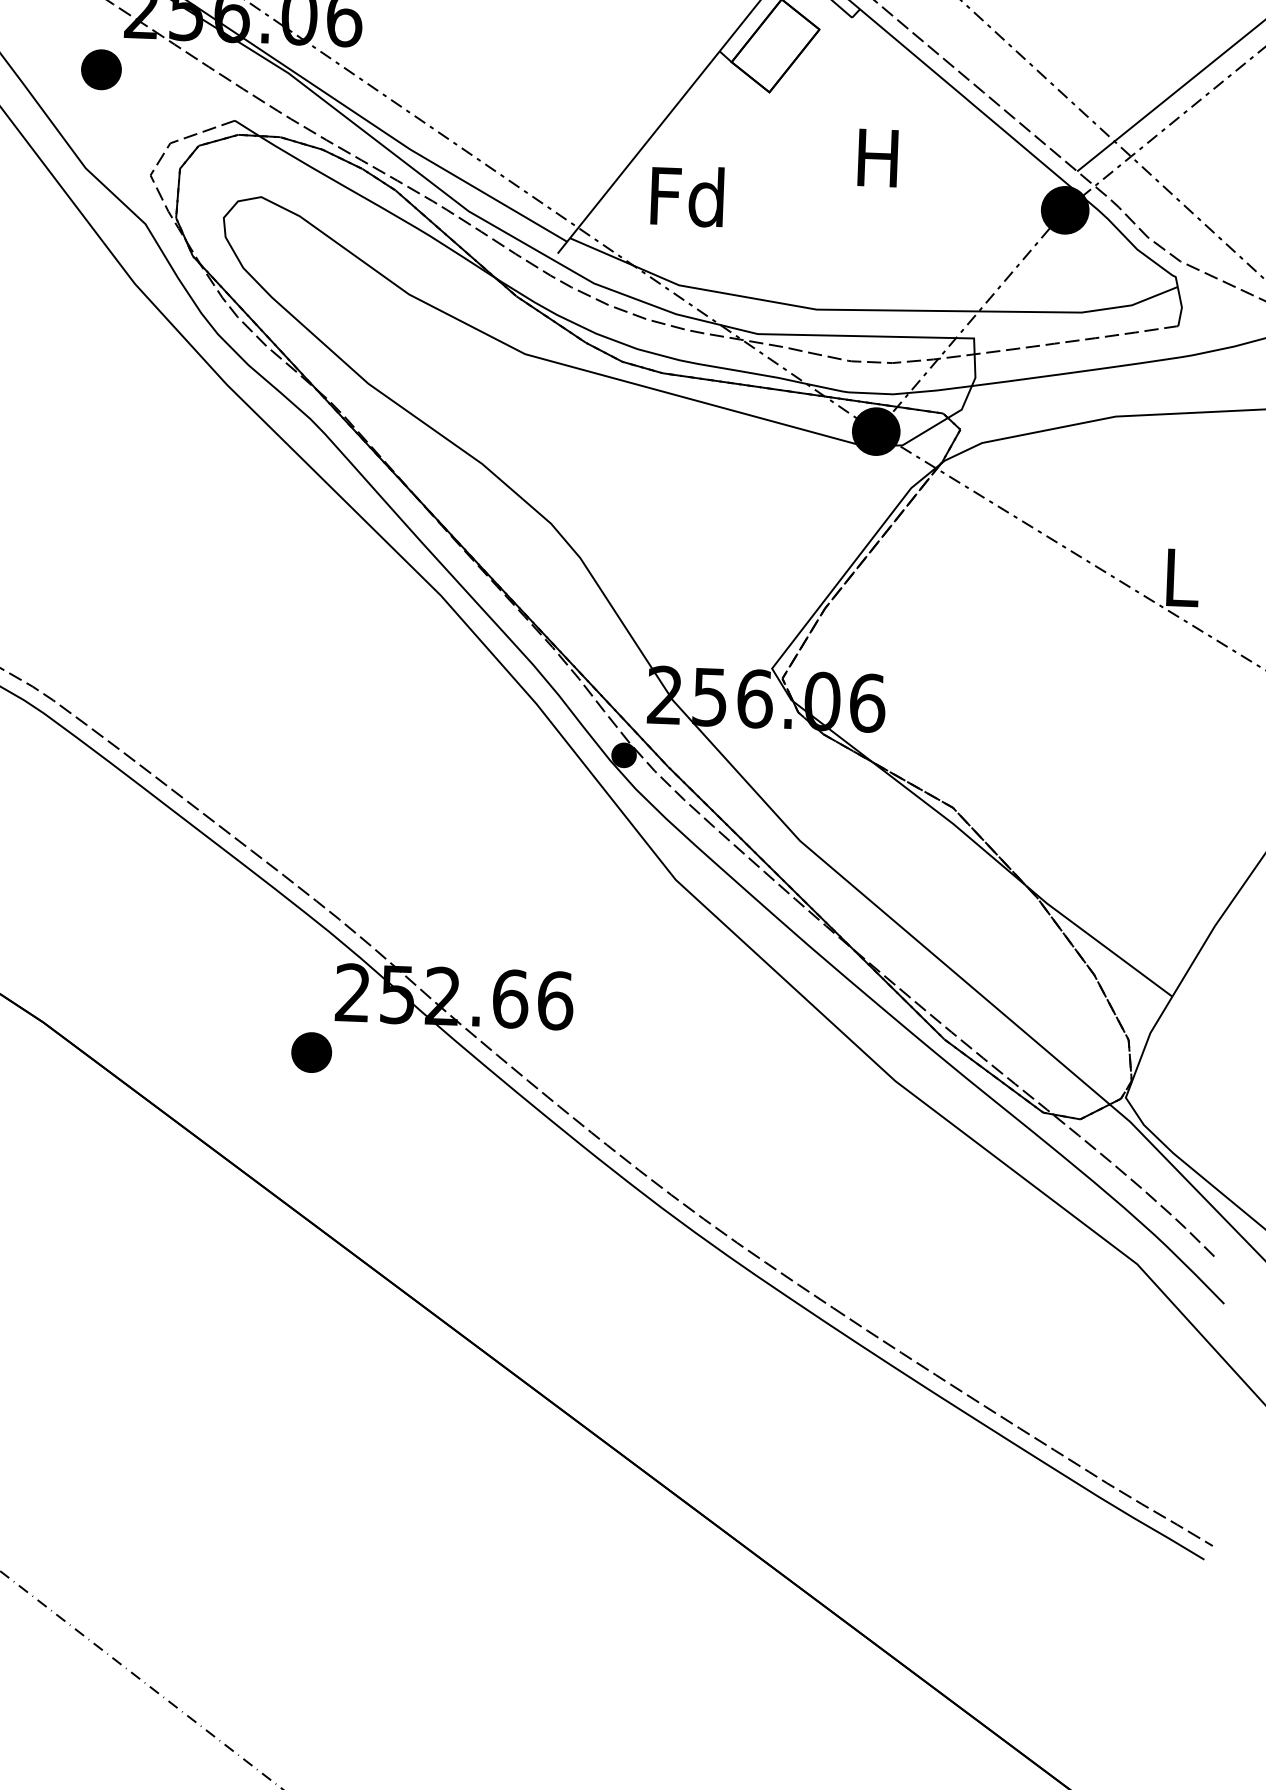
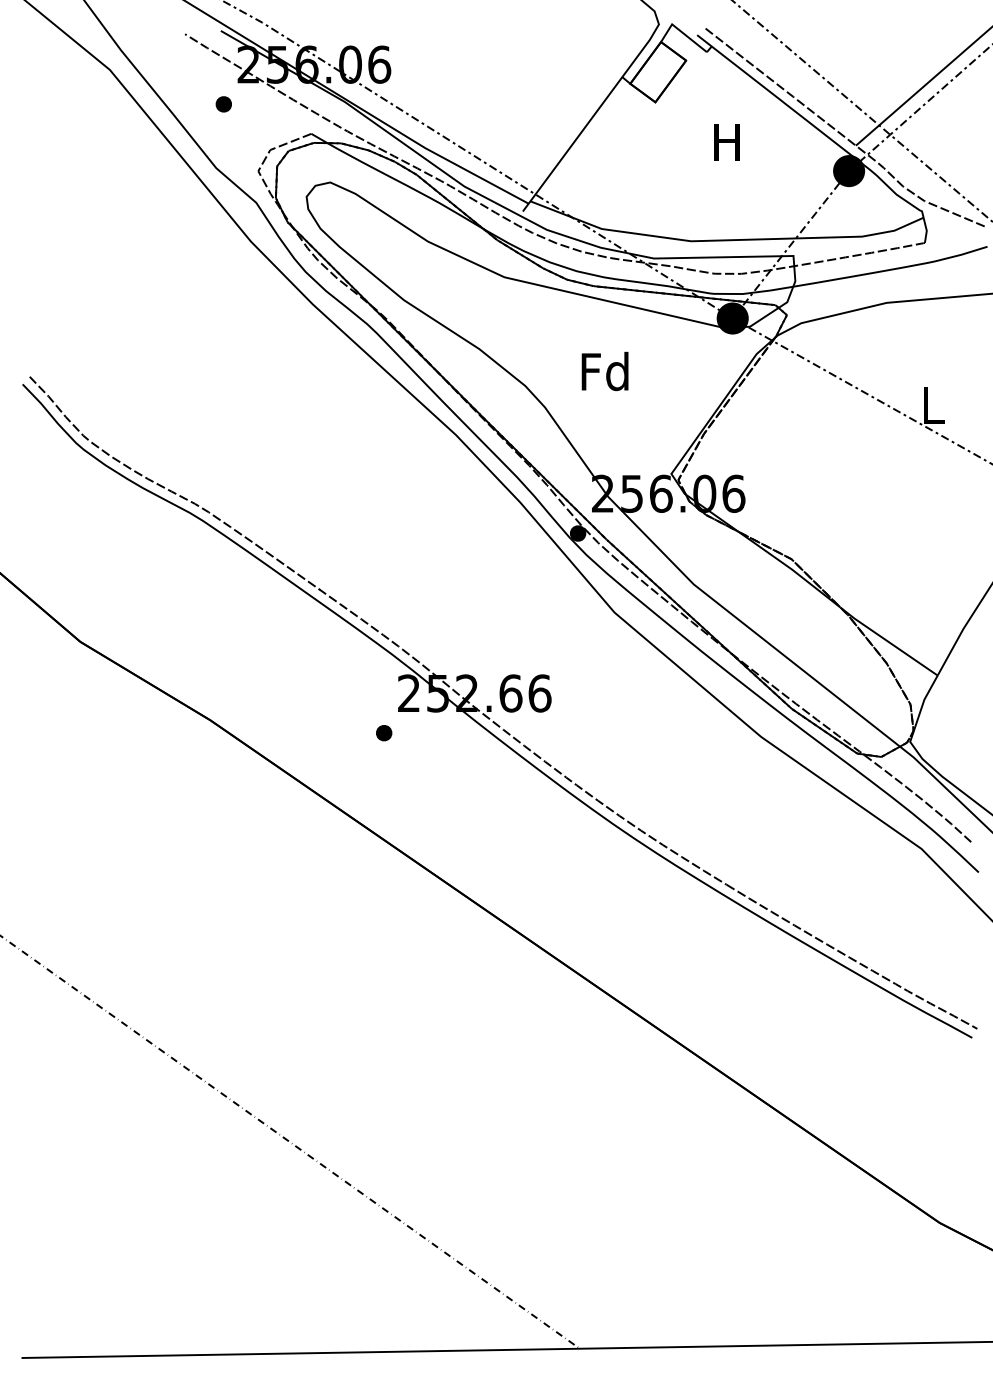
part: (100, 70) -> (223, 104), size x0.62
text: (686, 196) -> (604, 371), moved
part: (312, 1053) -> (384, 733), size x0.62

